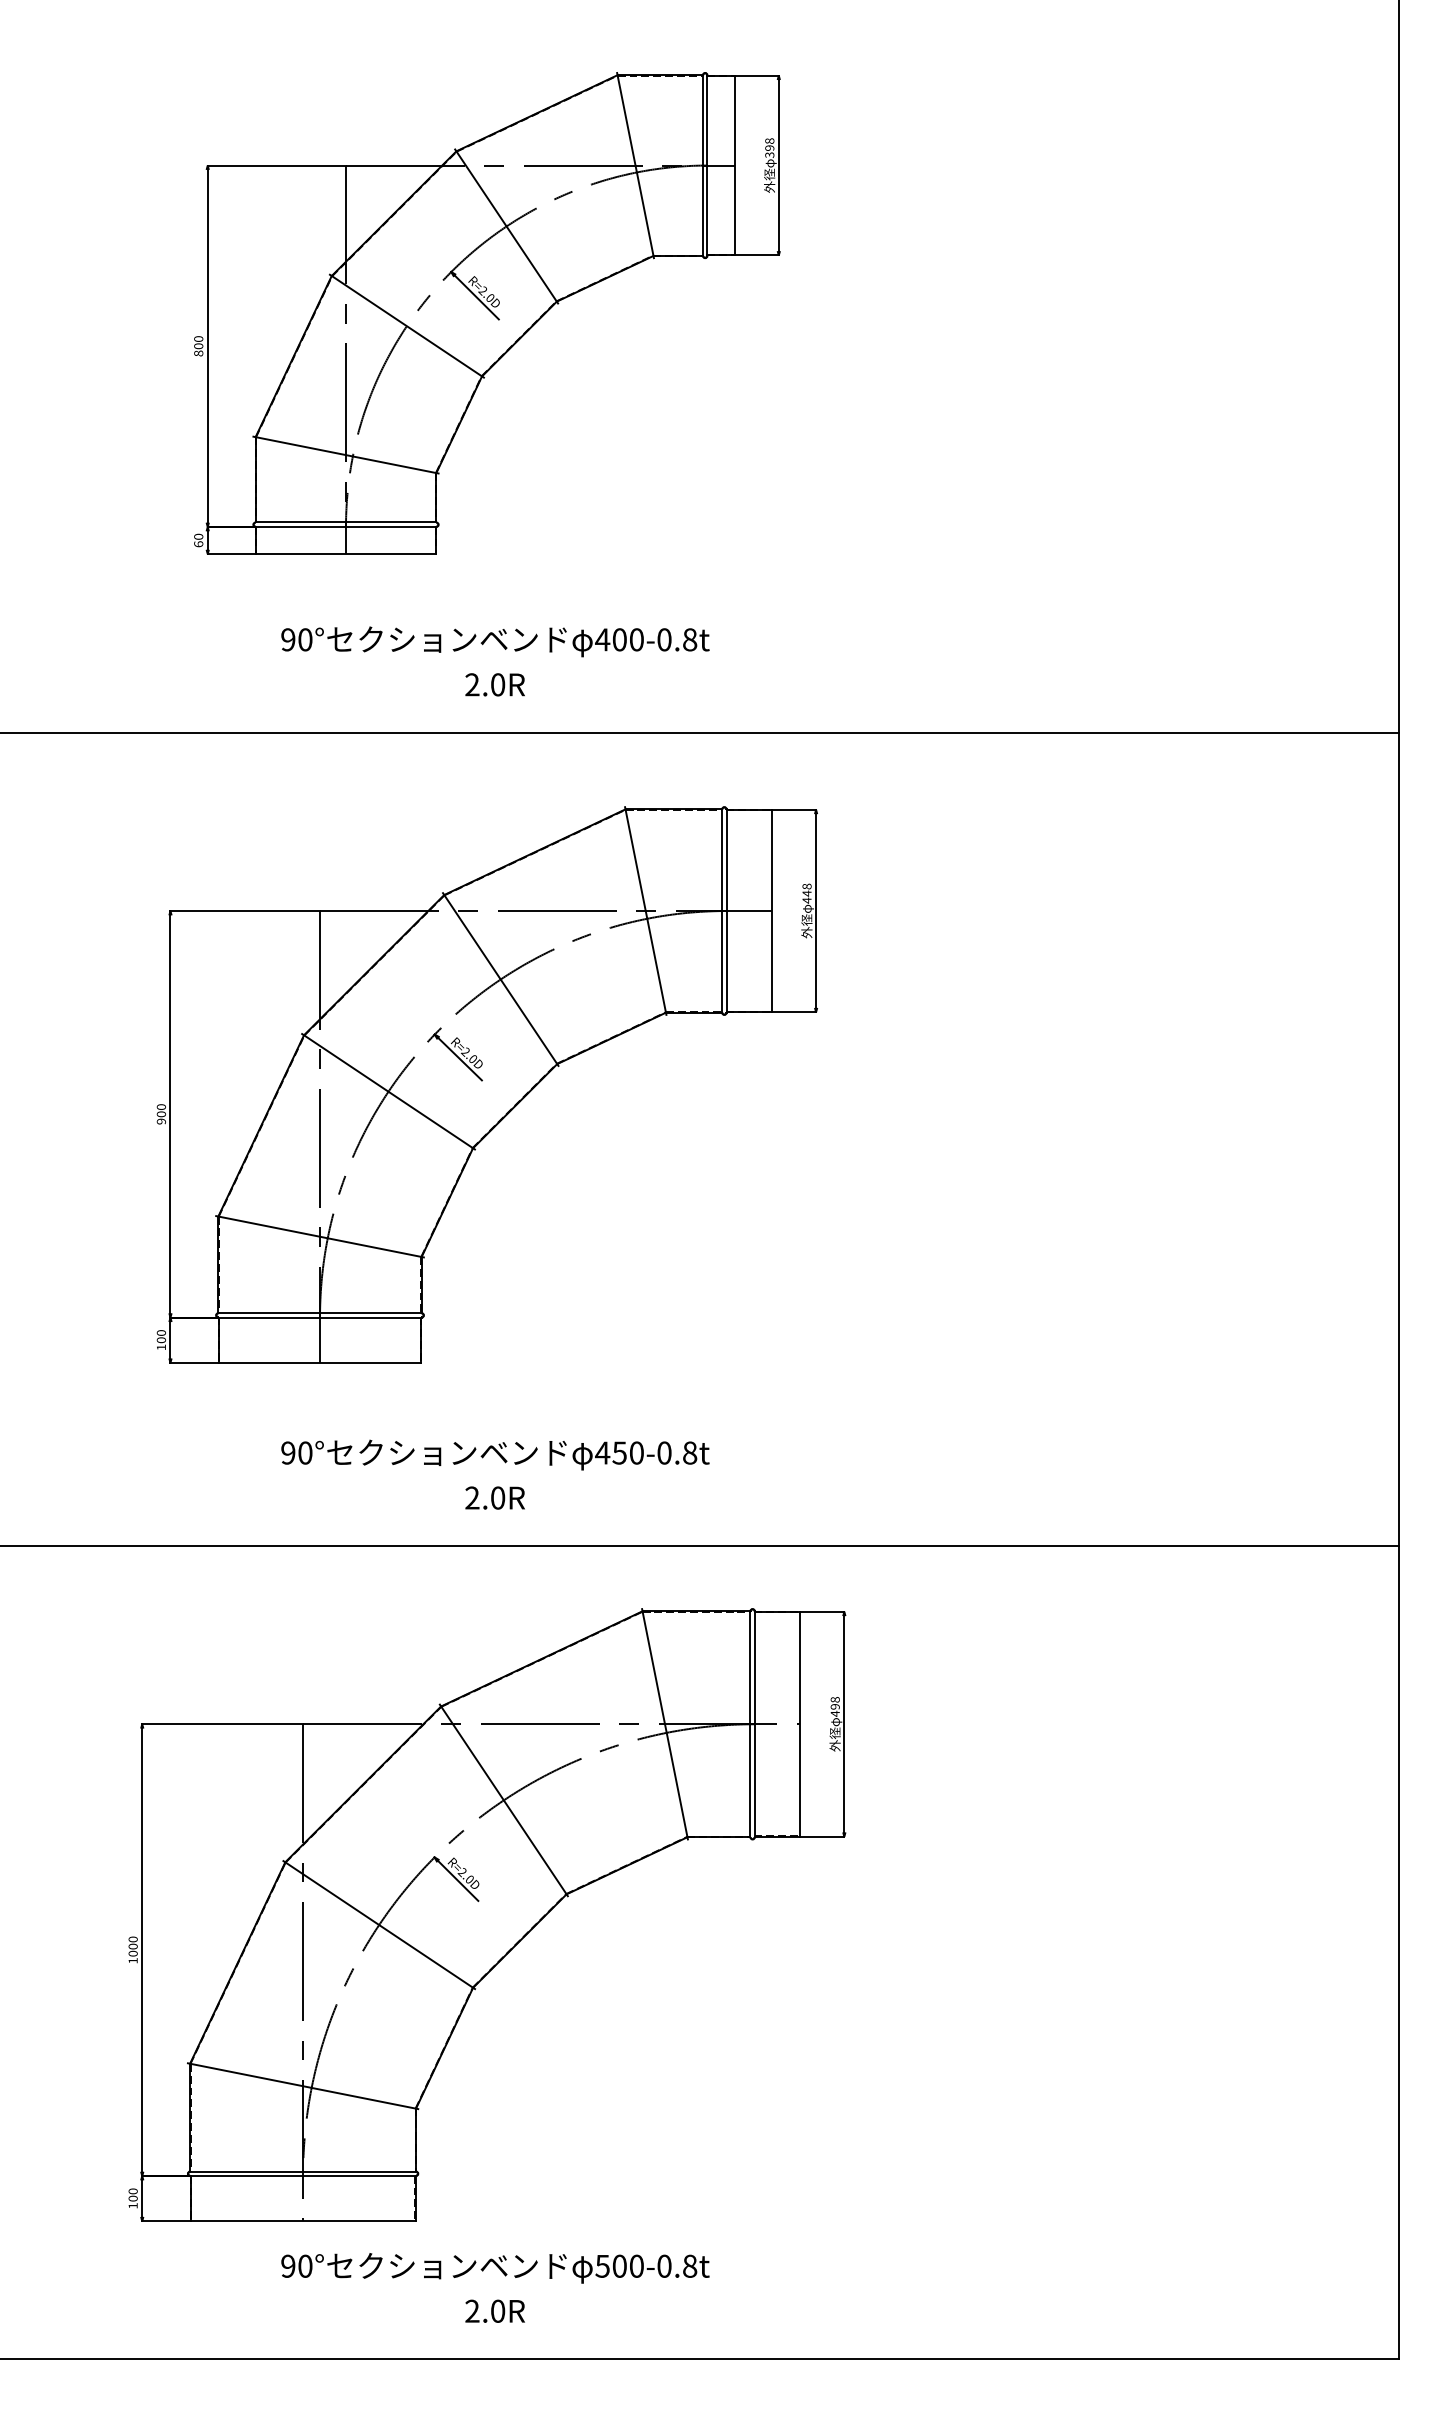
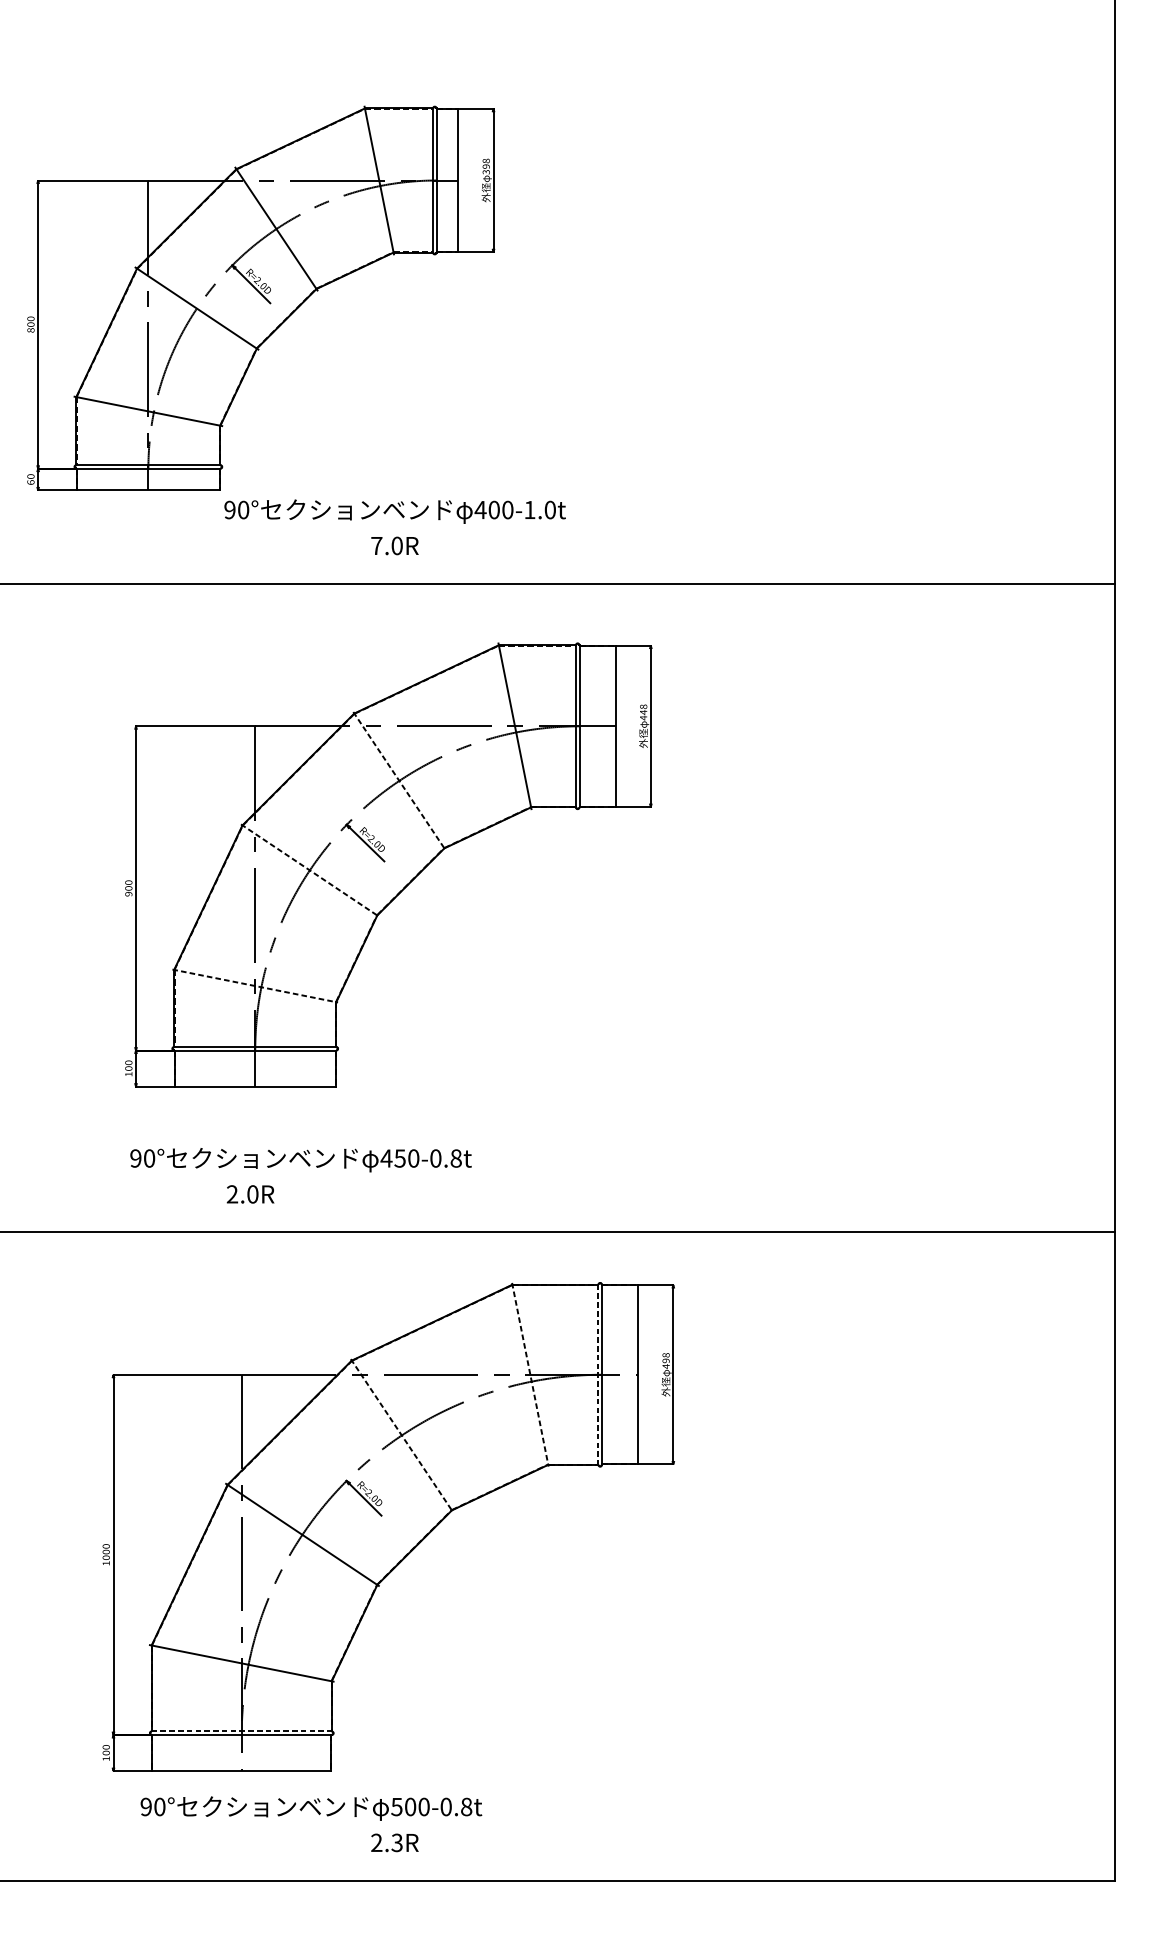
part: (487, 313) -> (261, 298), moved
text: (677, 639) -> (540, 509), 400-0.8t -> 400-1.0t
text: (472, 684) -> (376, 545), 2.0R -> 7.0R
line: (500, 979) -> (399, 780), solid -> dashed
line: (388, 1091) -> (309, 870), solid -> dashed
line: (320, 1236) -> (255, 985), solid -> dashed
text: (495, 1454) -> (301, 1159), moved
text: (494, 1497) -> (250, 1193), moved
line: (665, 1724) -> (530, 1374), solid -> dashed
line: (750, 1724) -> (598, 1374), solid -> dashed
line: (504, 1800) -> (402, 1435), solid -> dashed
line: (303, 2171) -> (242, 1731), solid -> dashed
text: (495, 2268) -> (311, 1808), moved
text: (497, 2310) -> (396, 1842), 2.0R -> 2.3R

